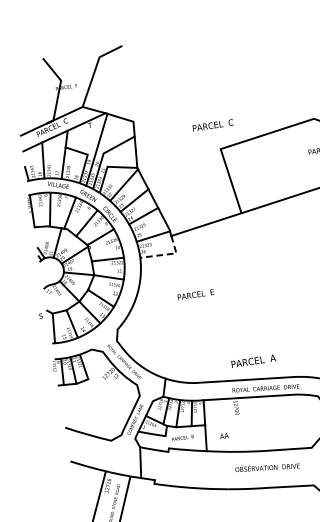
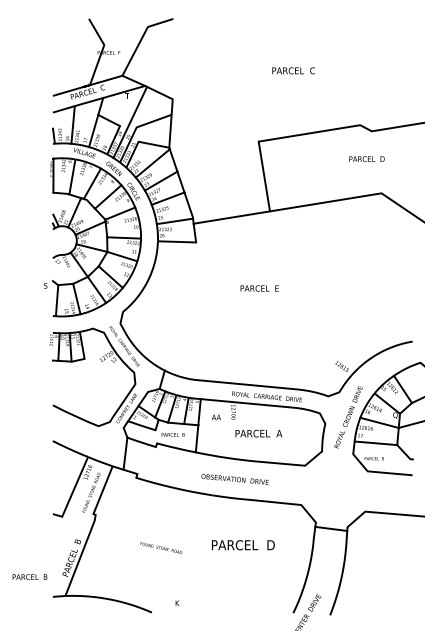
text: (212, 125) -> (293, 70), moved
line: (167, 254) -> (186, 242), dashed -> solid
text: (195, 294) -> (259, 288), moved
text: (253, 361) -> (258, 433), moved
text: (224, 436) -> (216, 417), moved
text: (266, 468) -> (234, 479), moved

